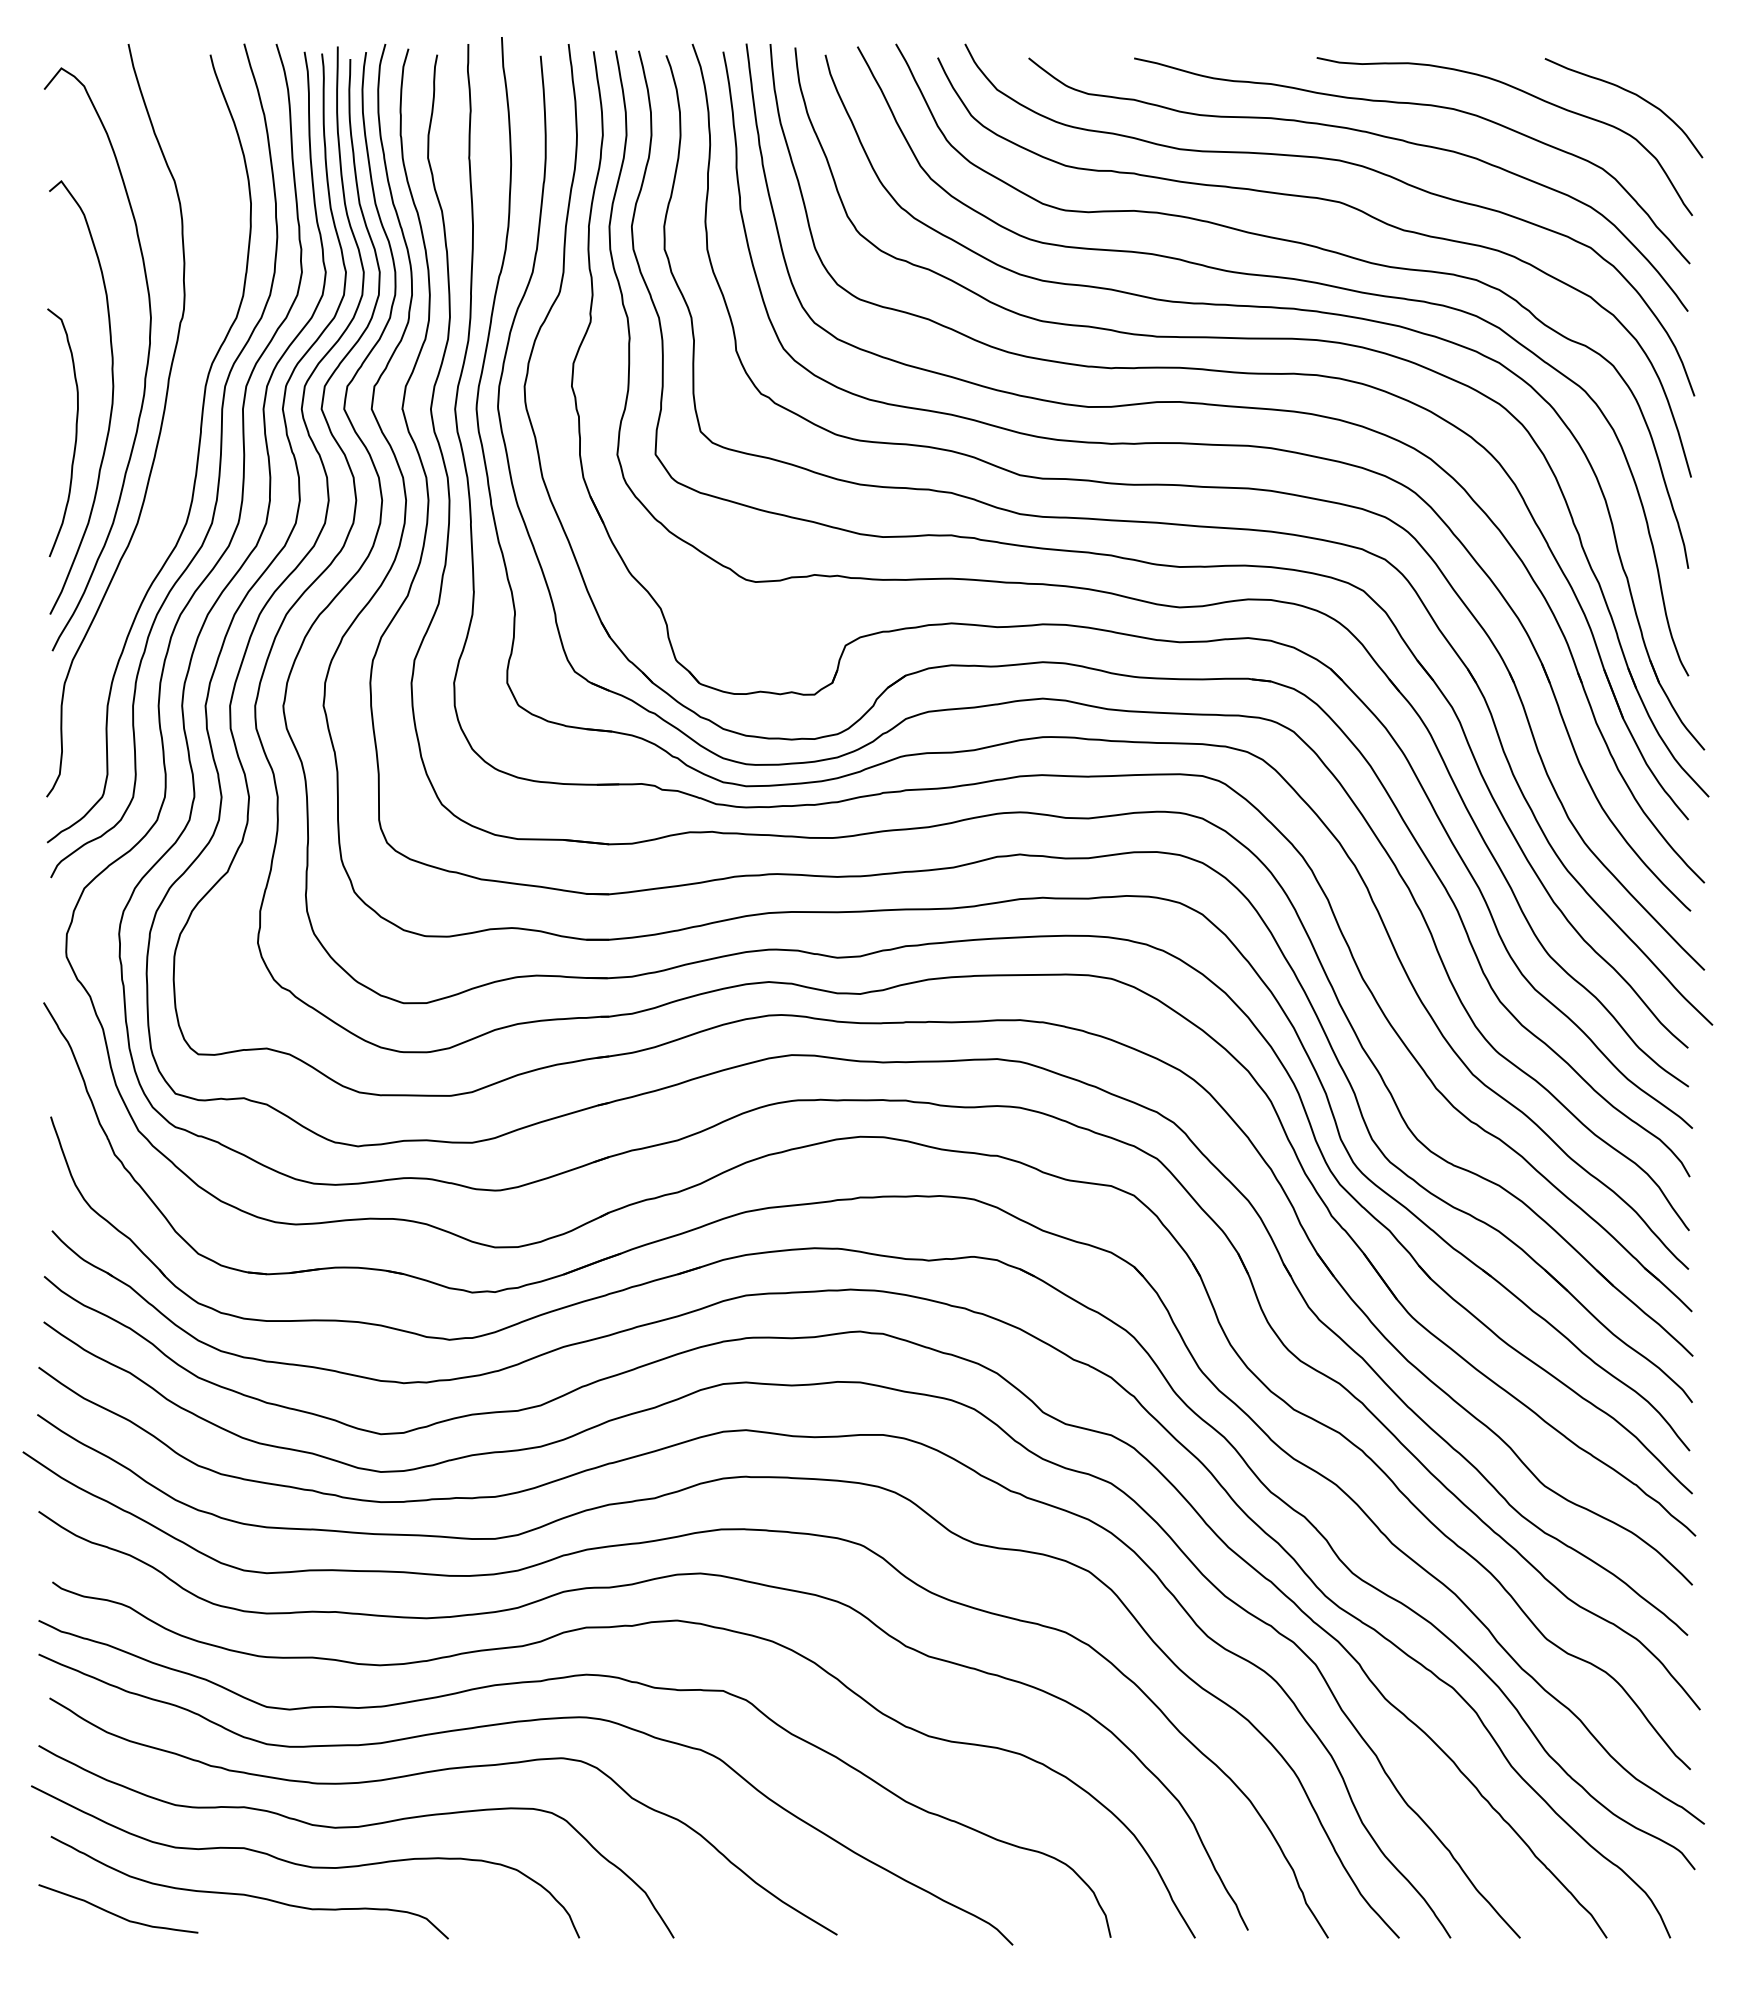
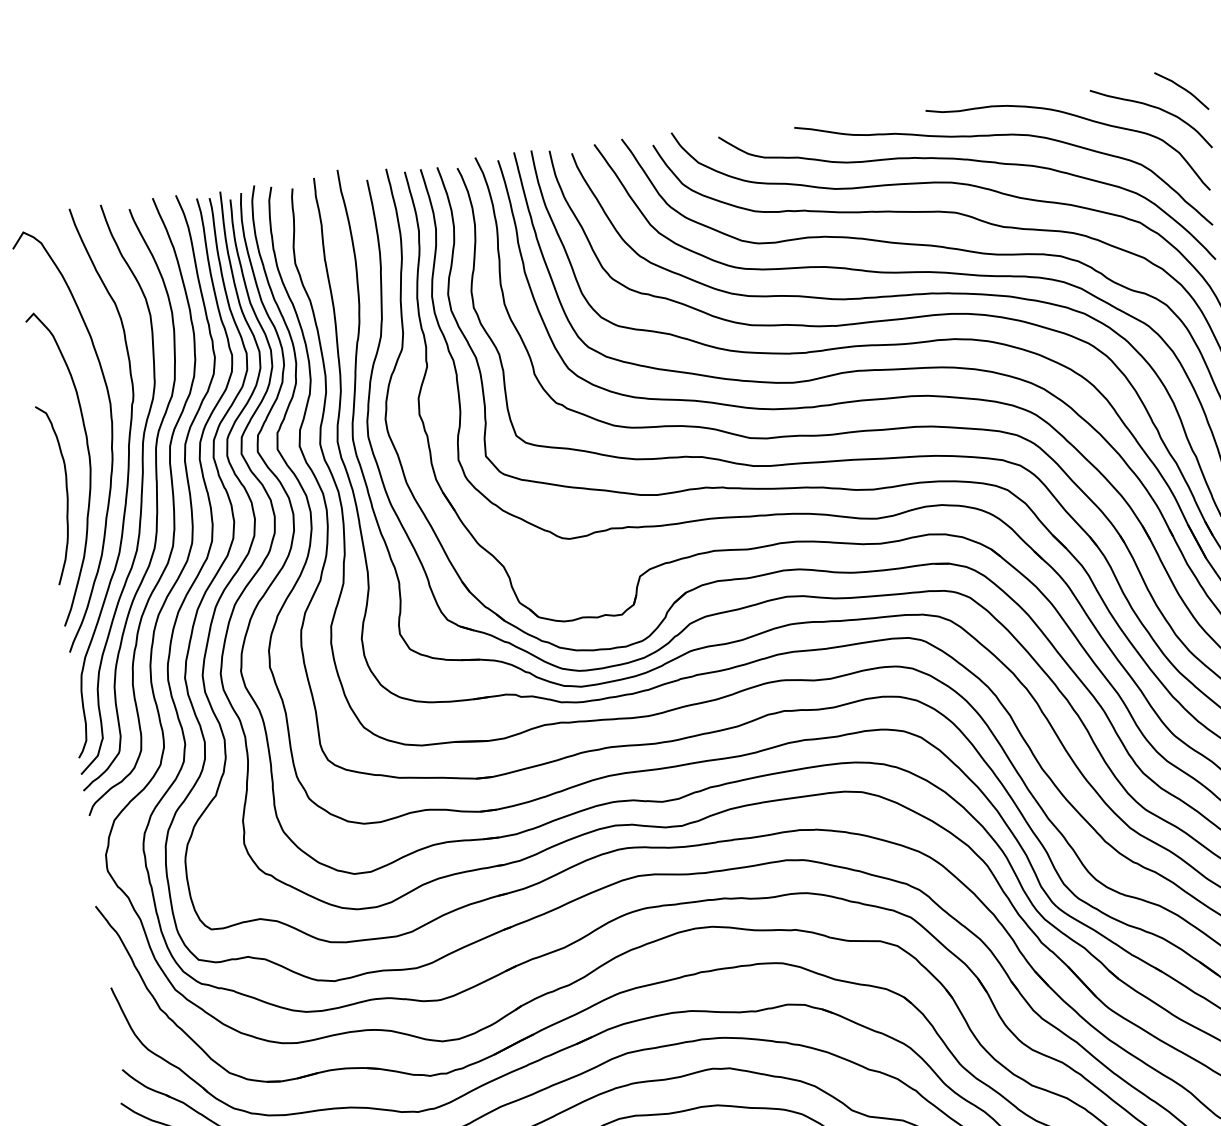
curve: (1672, 72) -> (1182, 89), added
curve: (178, 438) -> (141, 488), added

